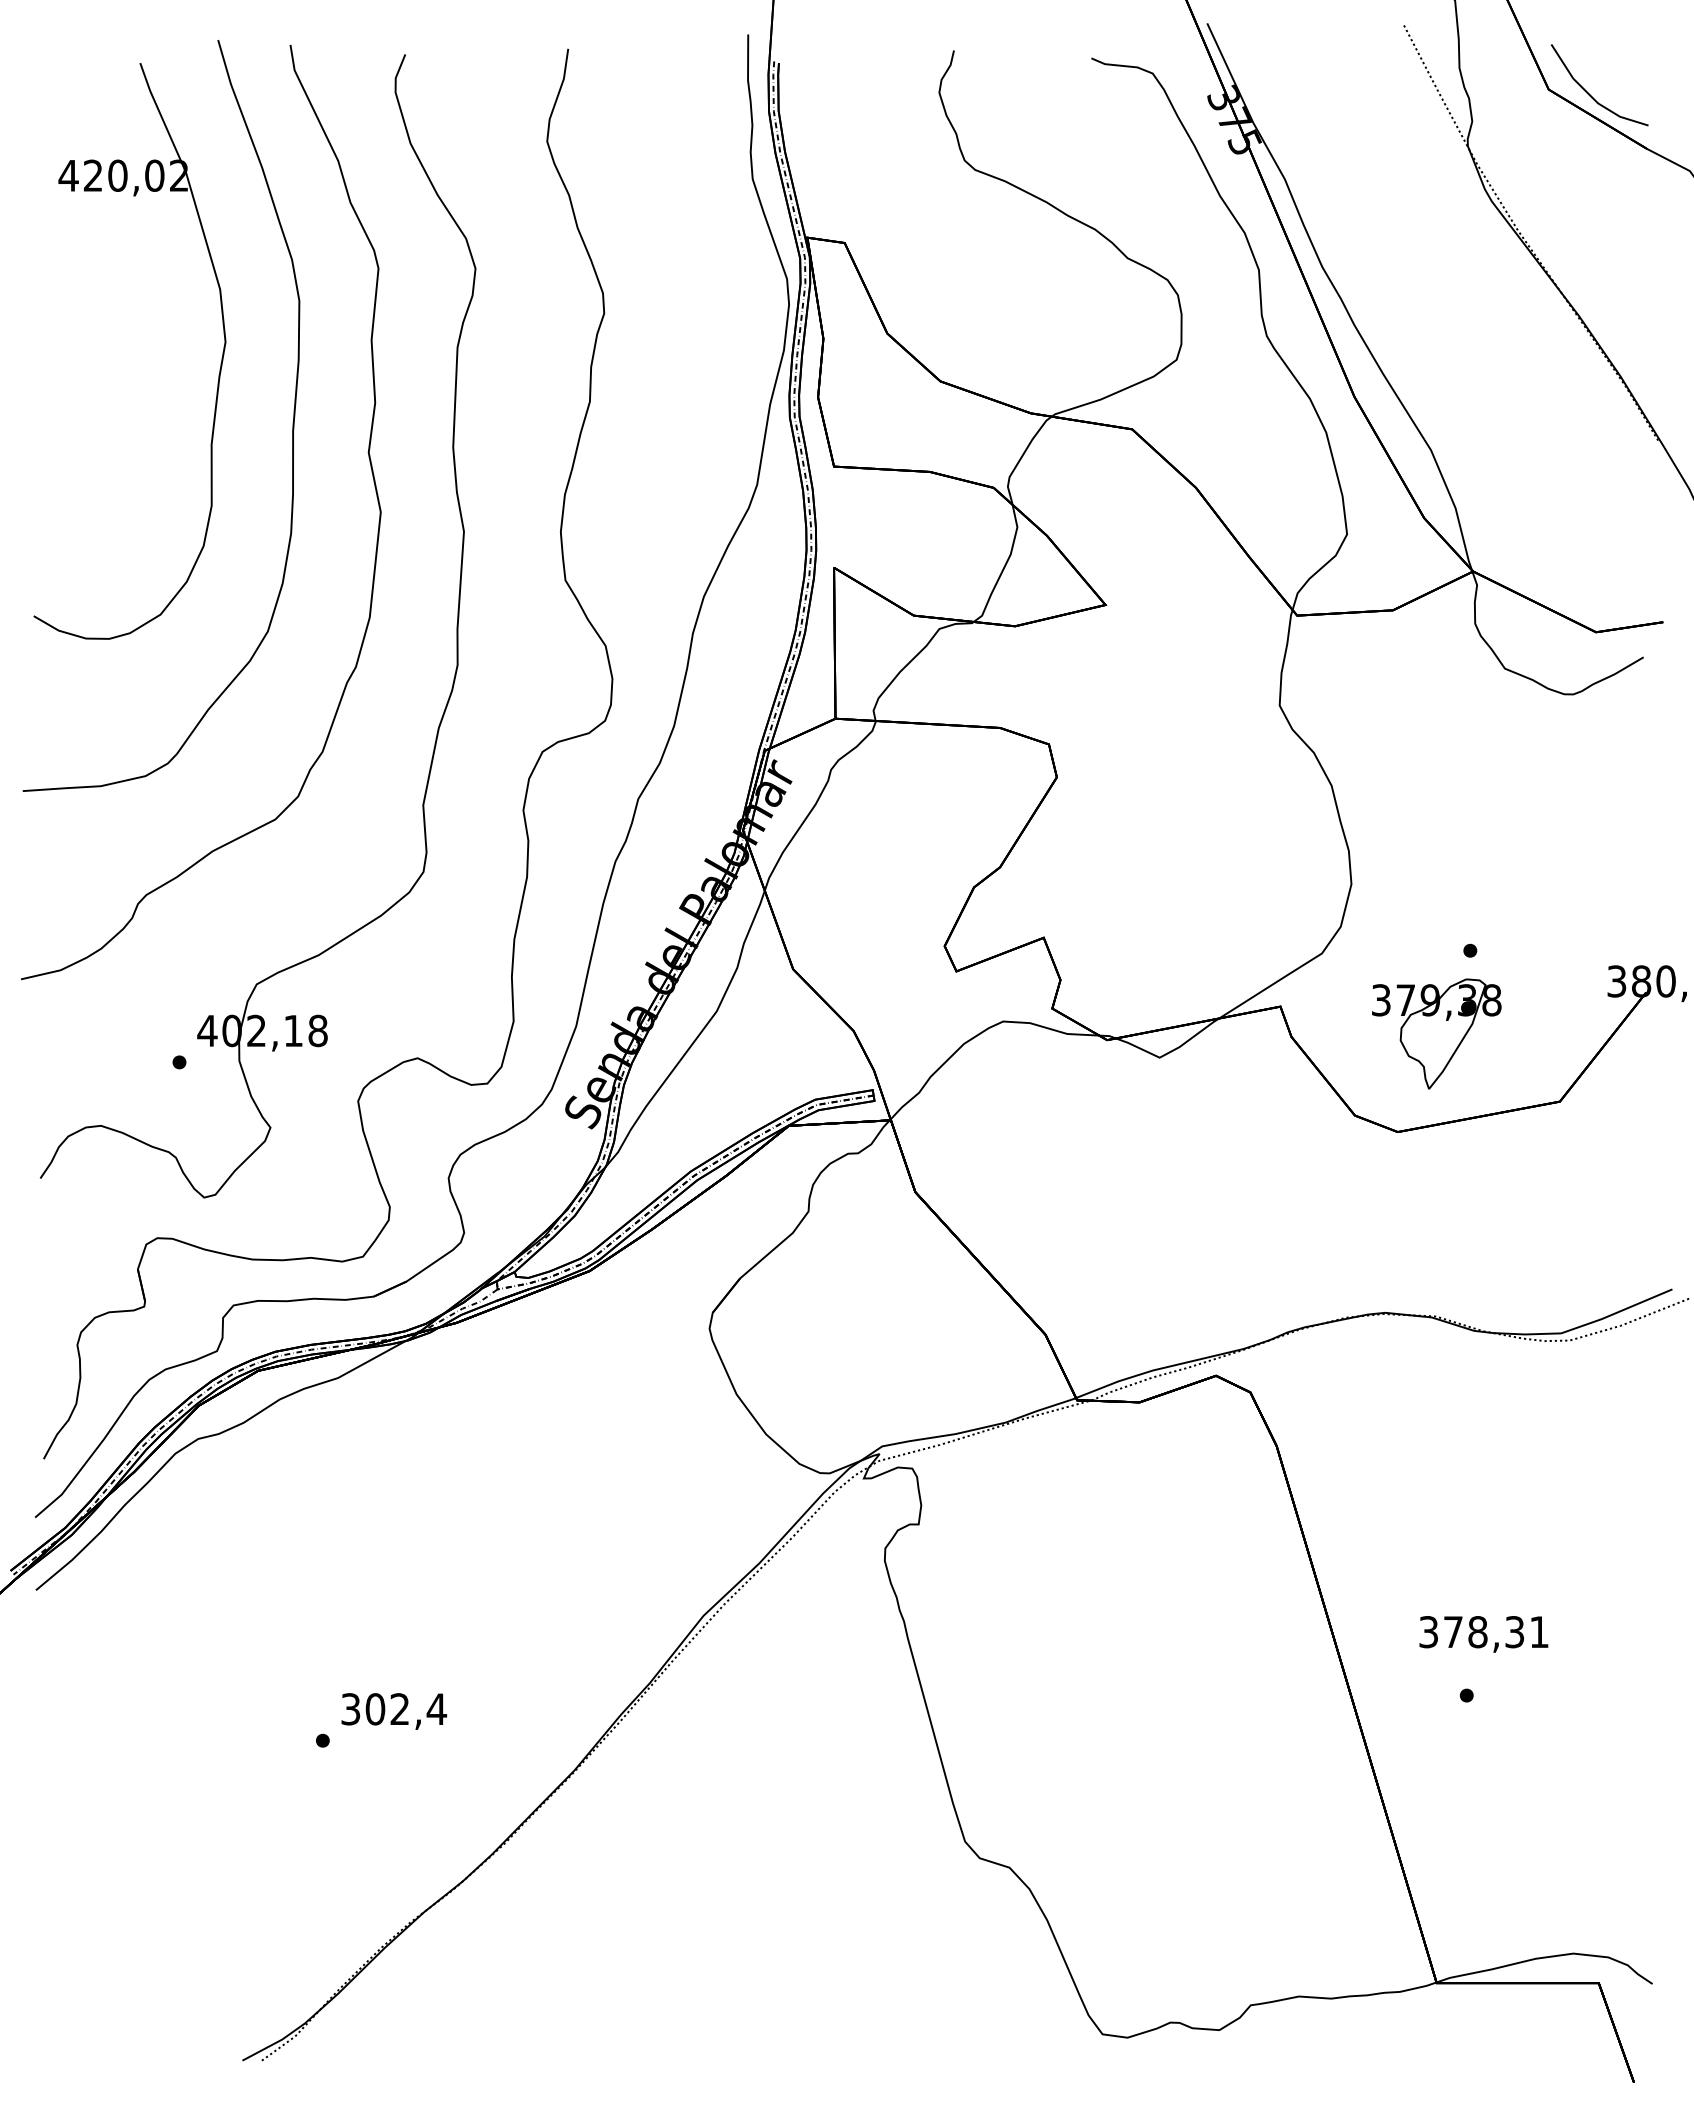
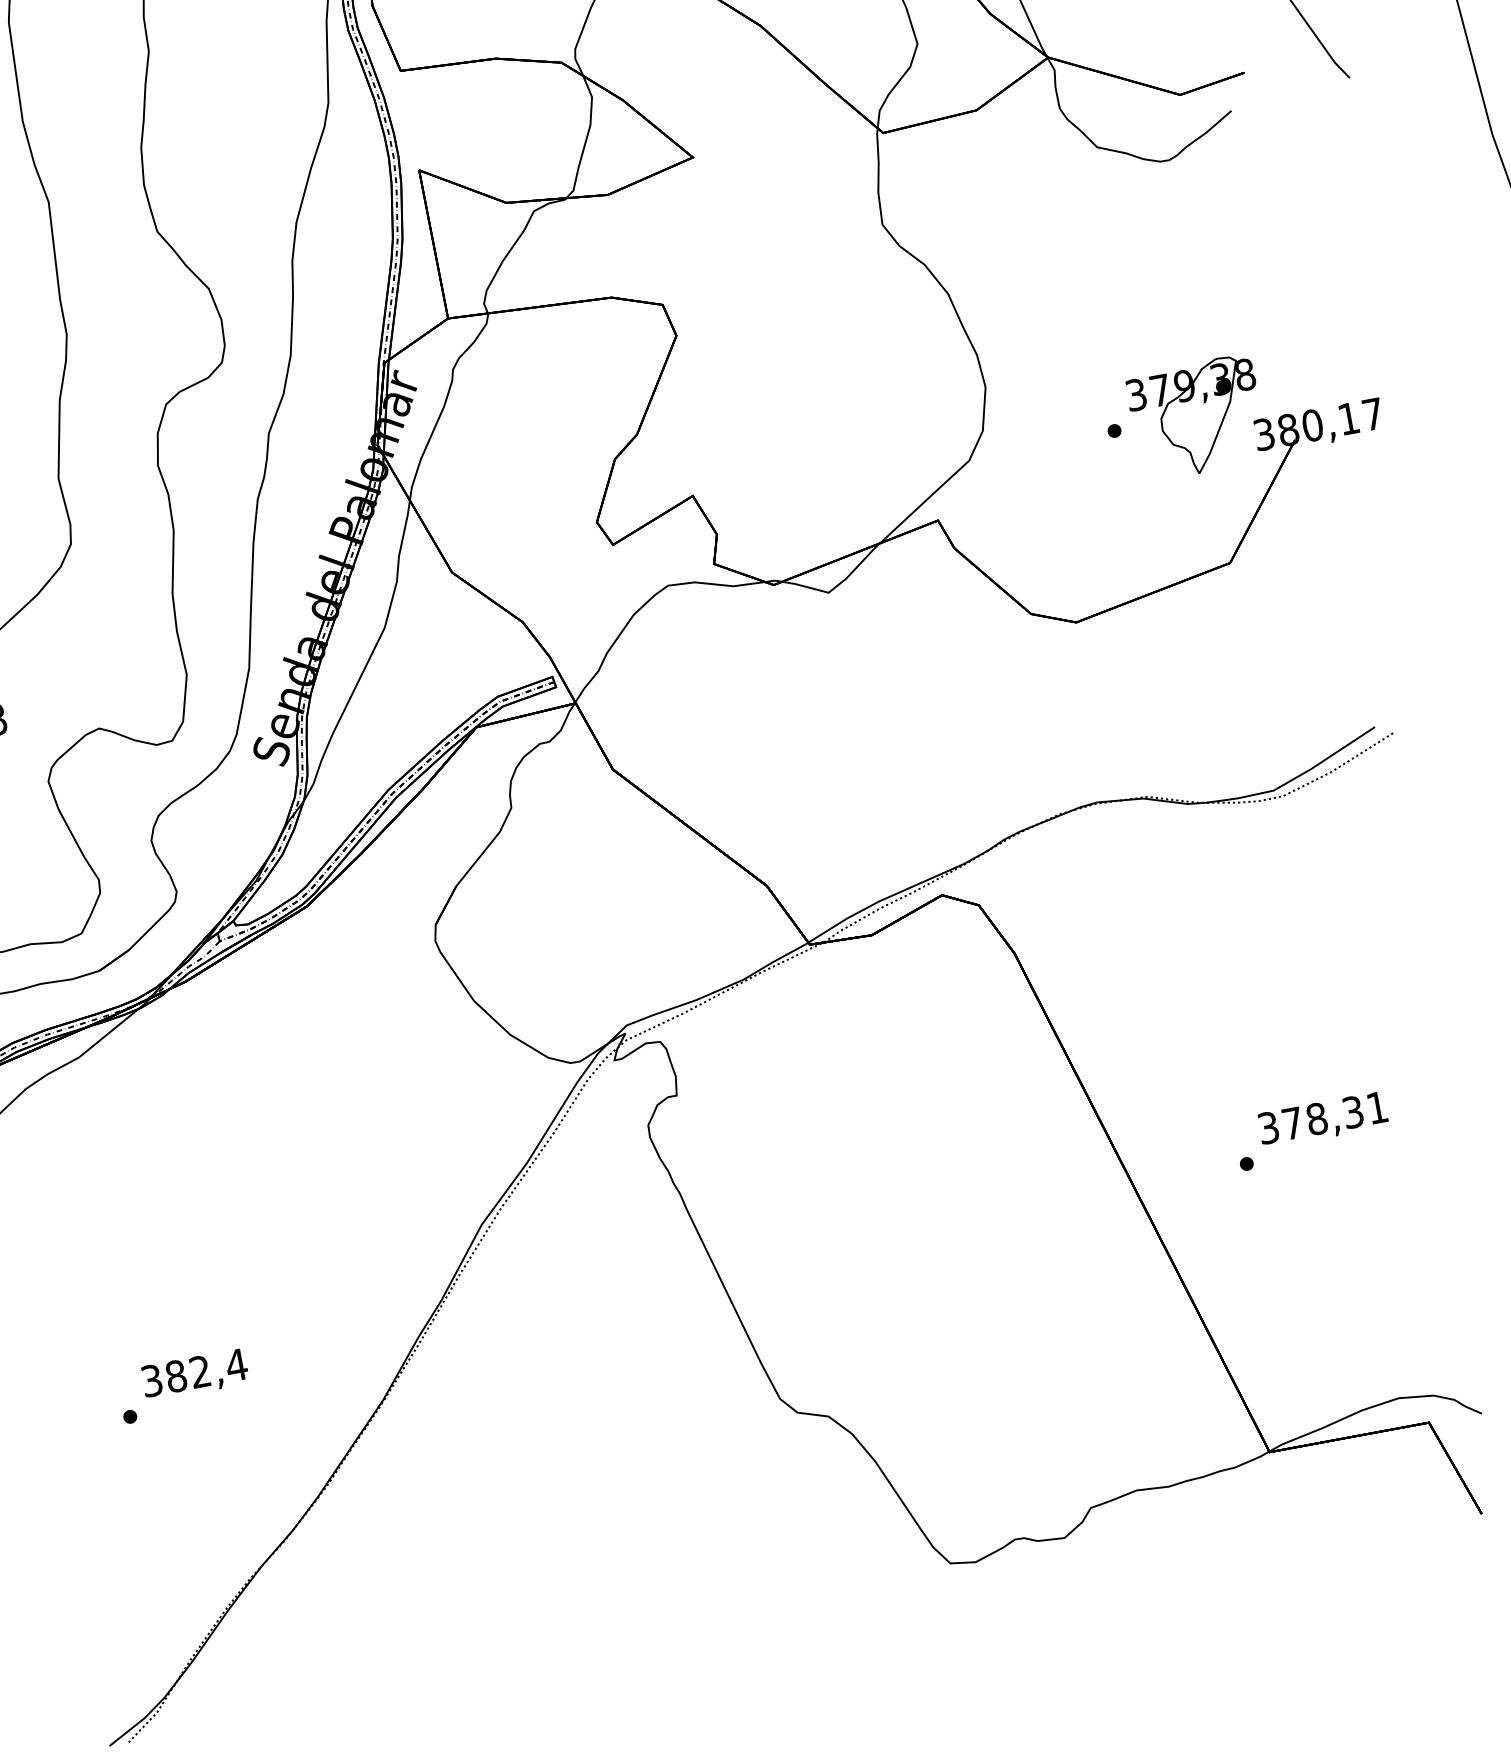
part: (1436, 1033) -> (1196, 417), moved
text: (1483, 1634) -> (1322, 1120), moved
text: (375, 1709) -> (176, 1376), 302,4 -> 382,4

